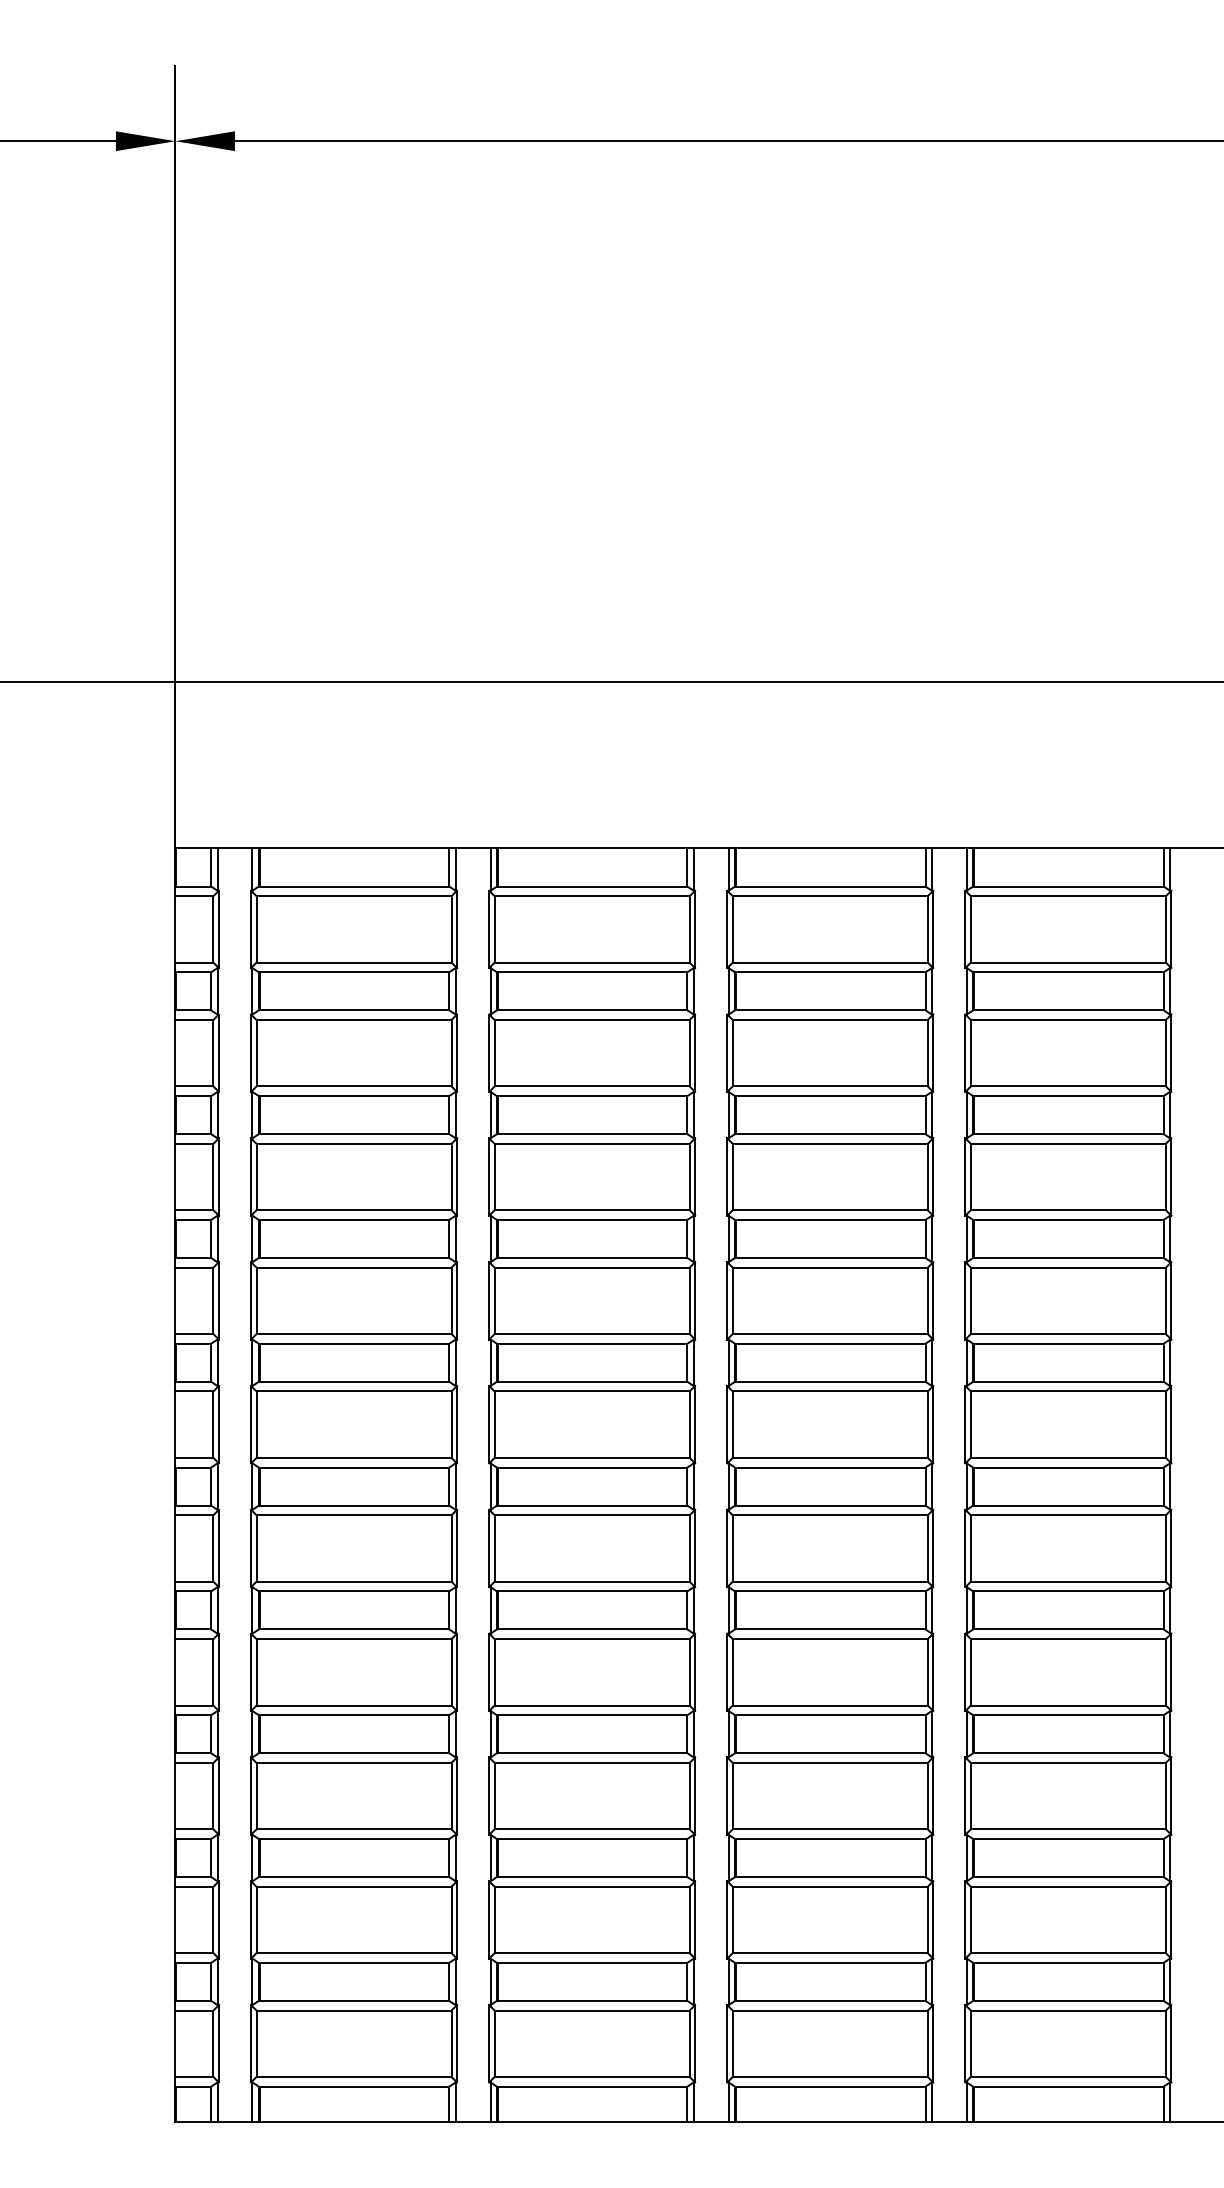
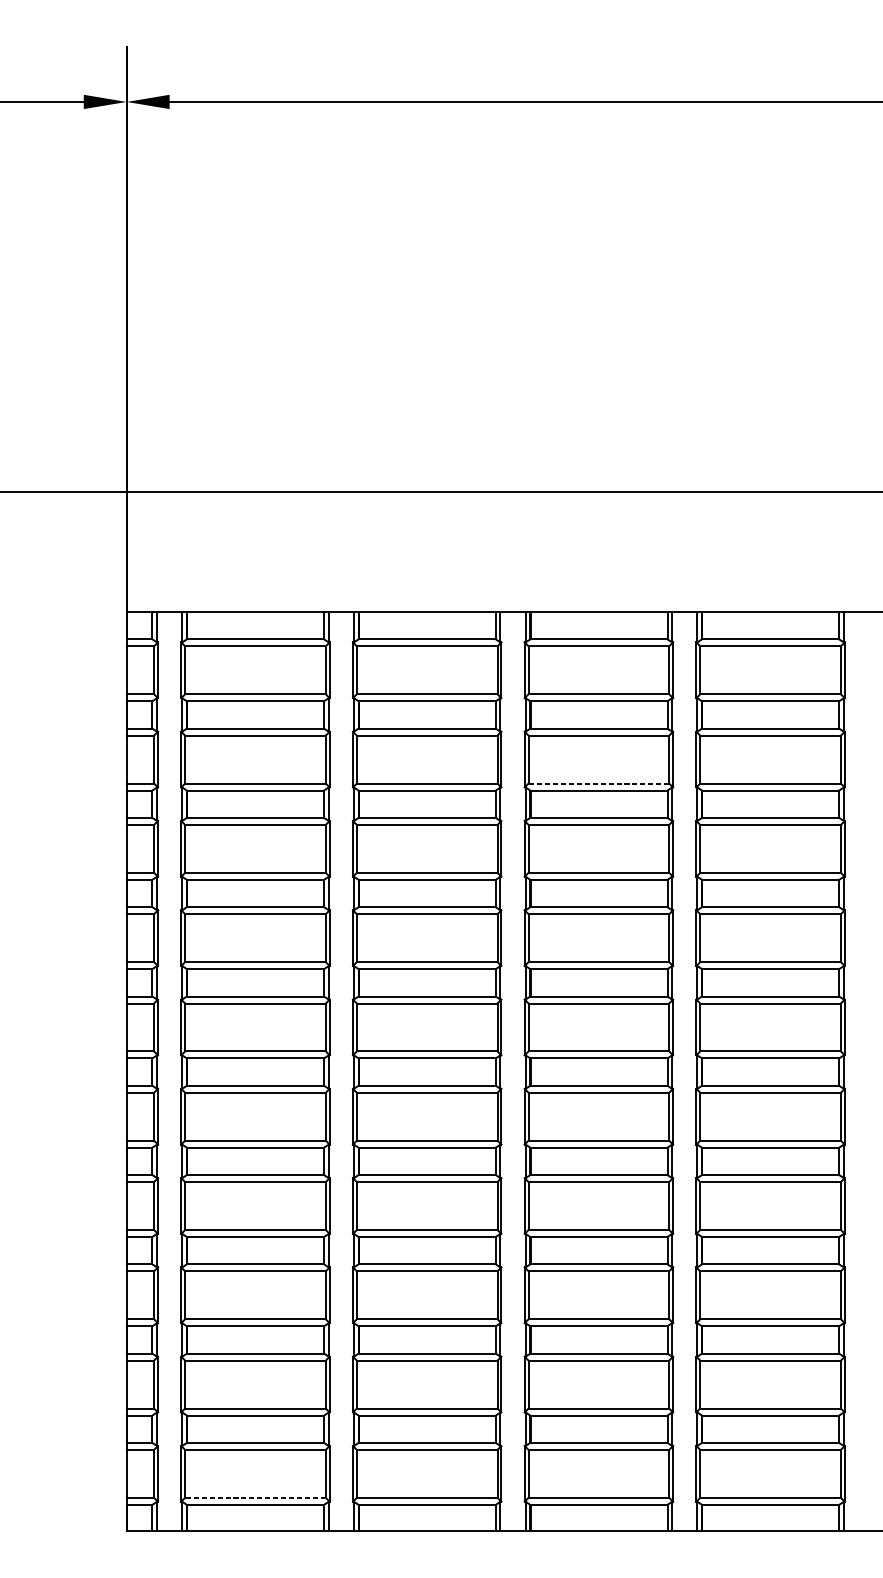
line: (829, 1086) -> (598, 783), solid -> dashed
line: (353, 2076) -> (255, 1497), solid -> dashed

